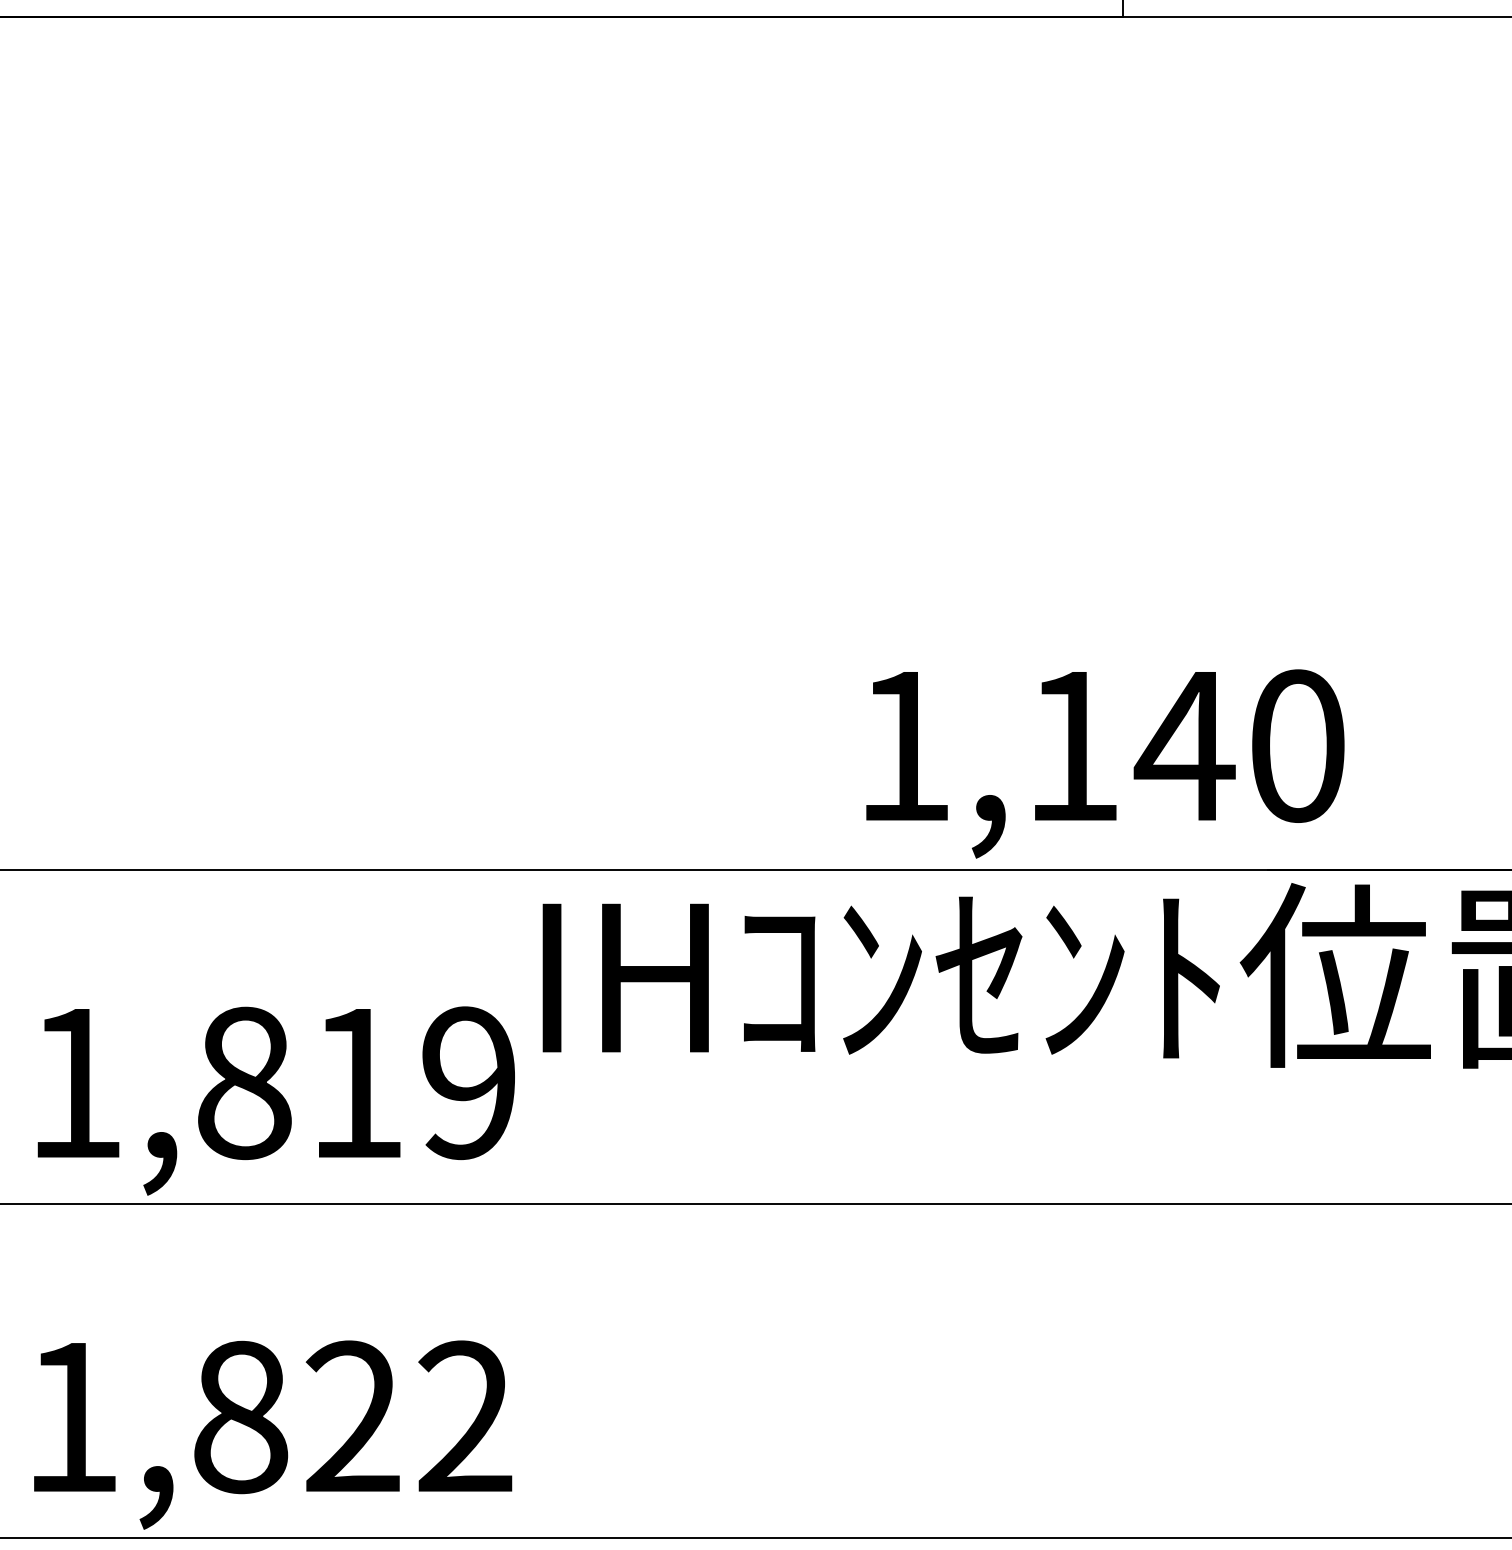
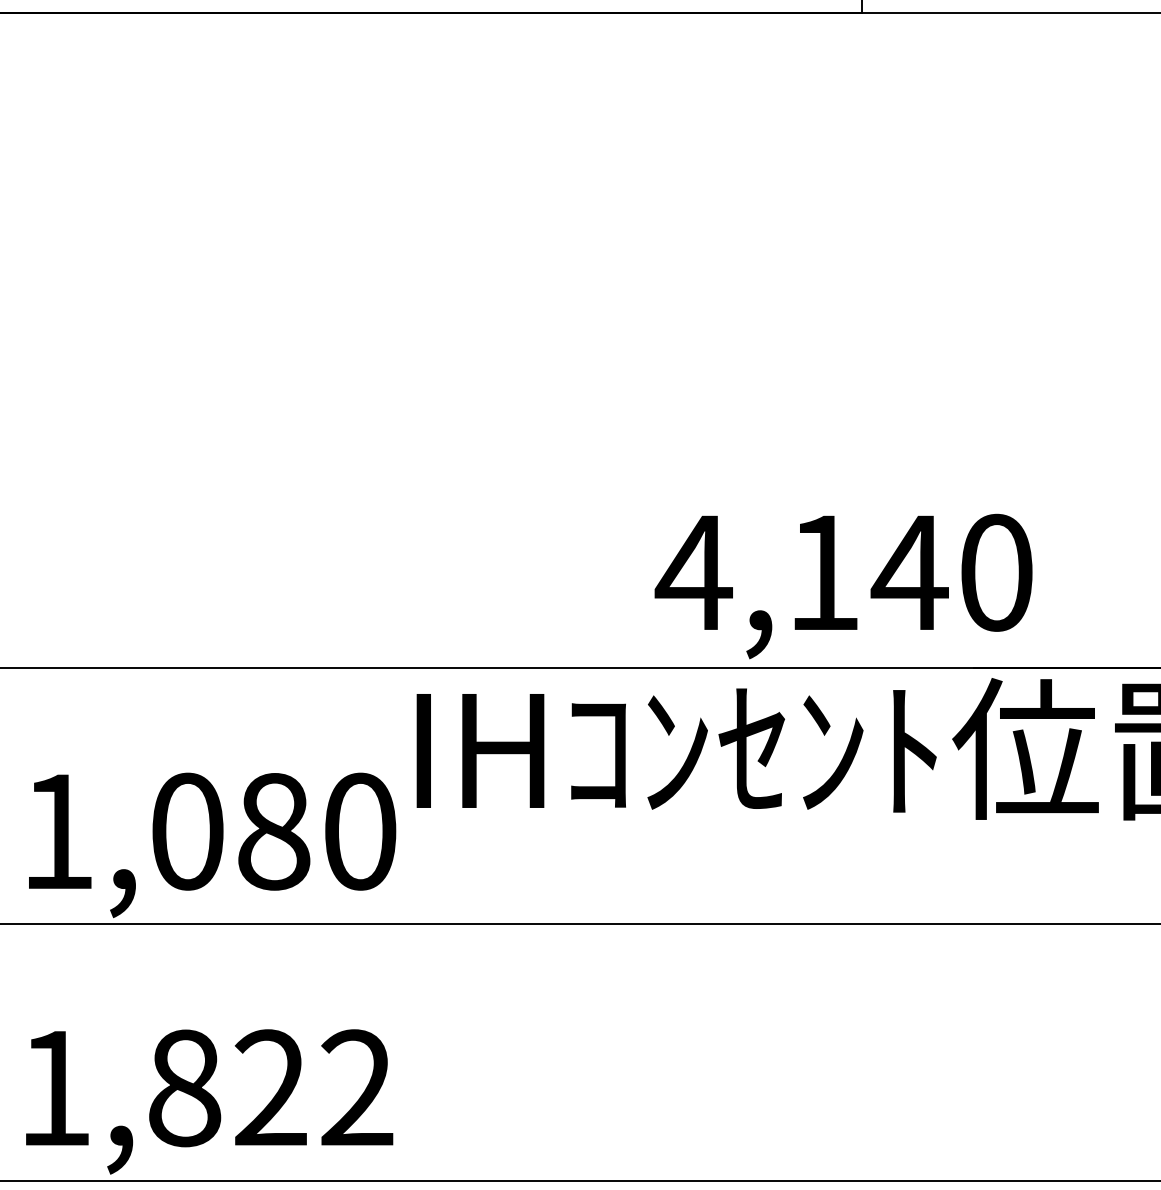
text: (903, 746) -> (693, 573), 1,140 -> 4,140
text: (356, 1083) -> (273, 831), 1,819 -> 1,080

